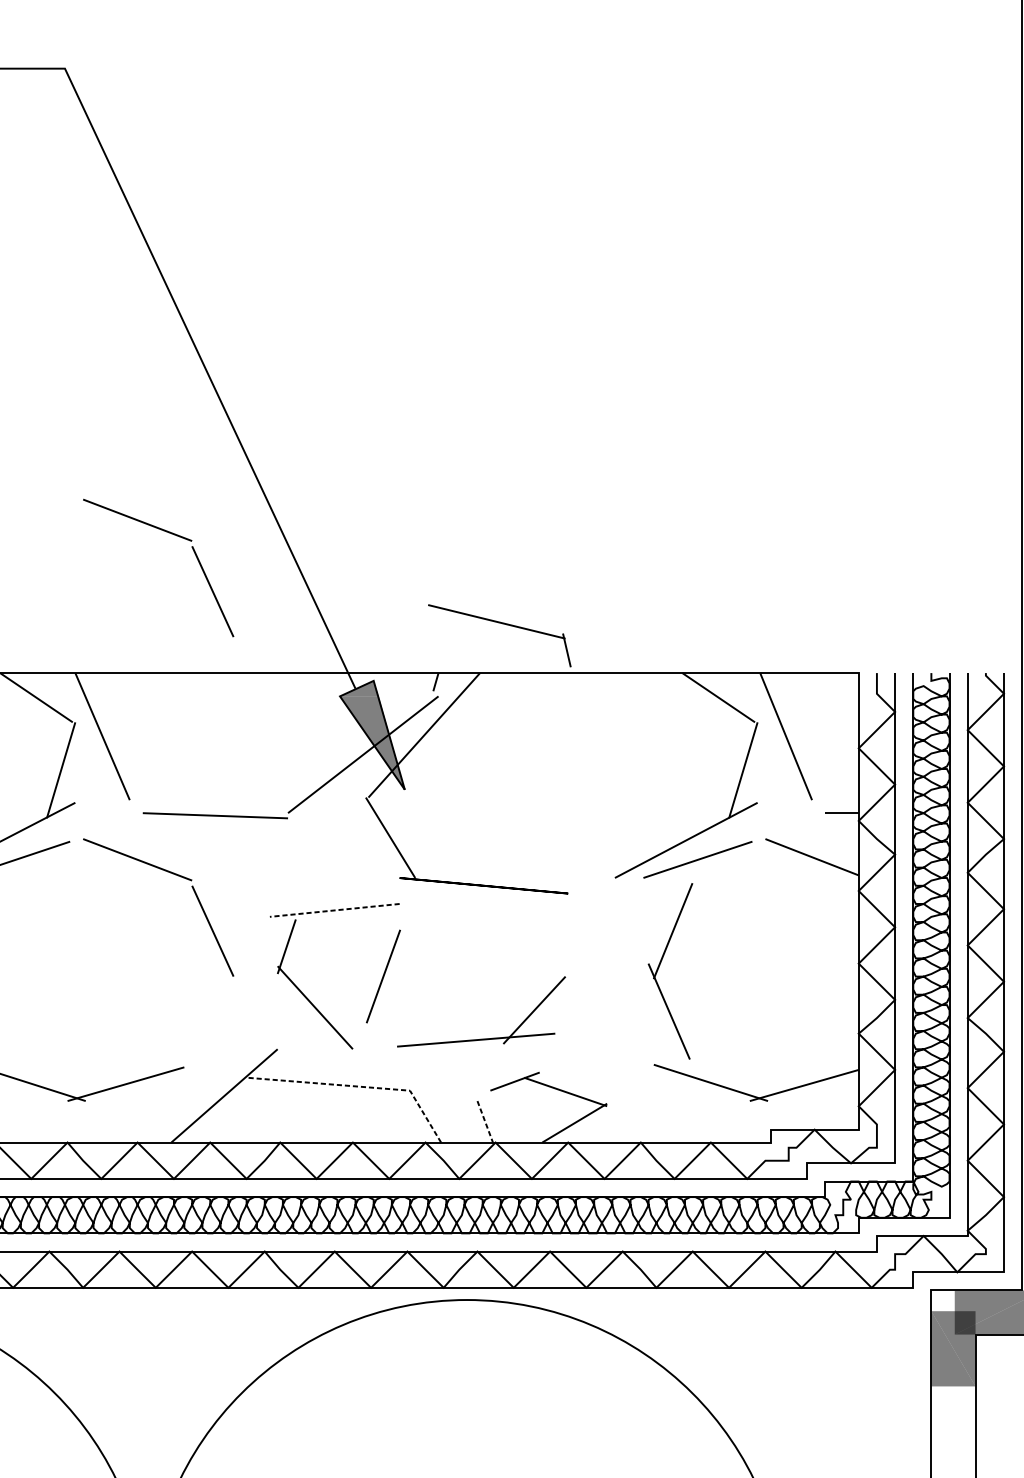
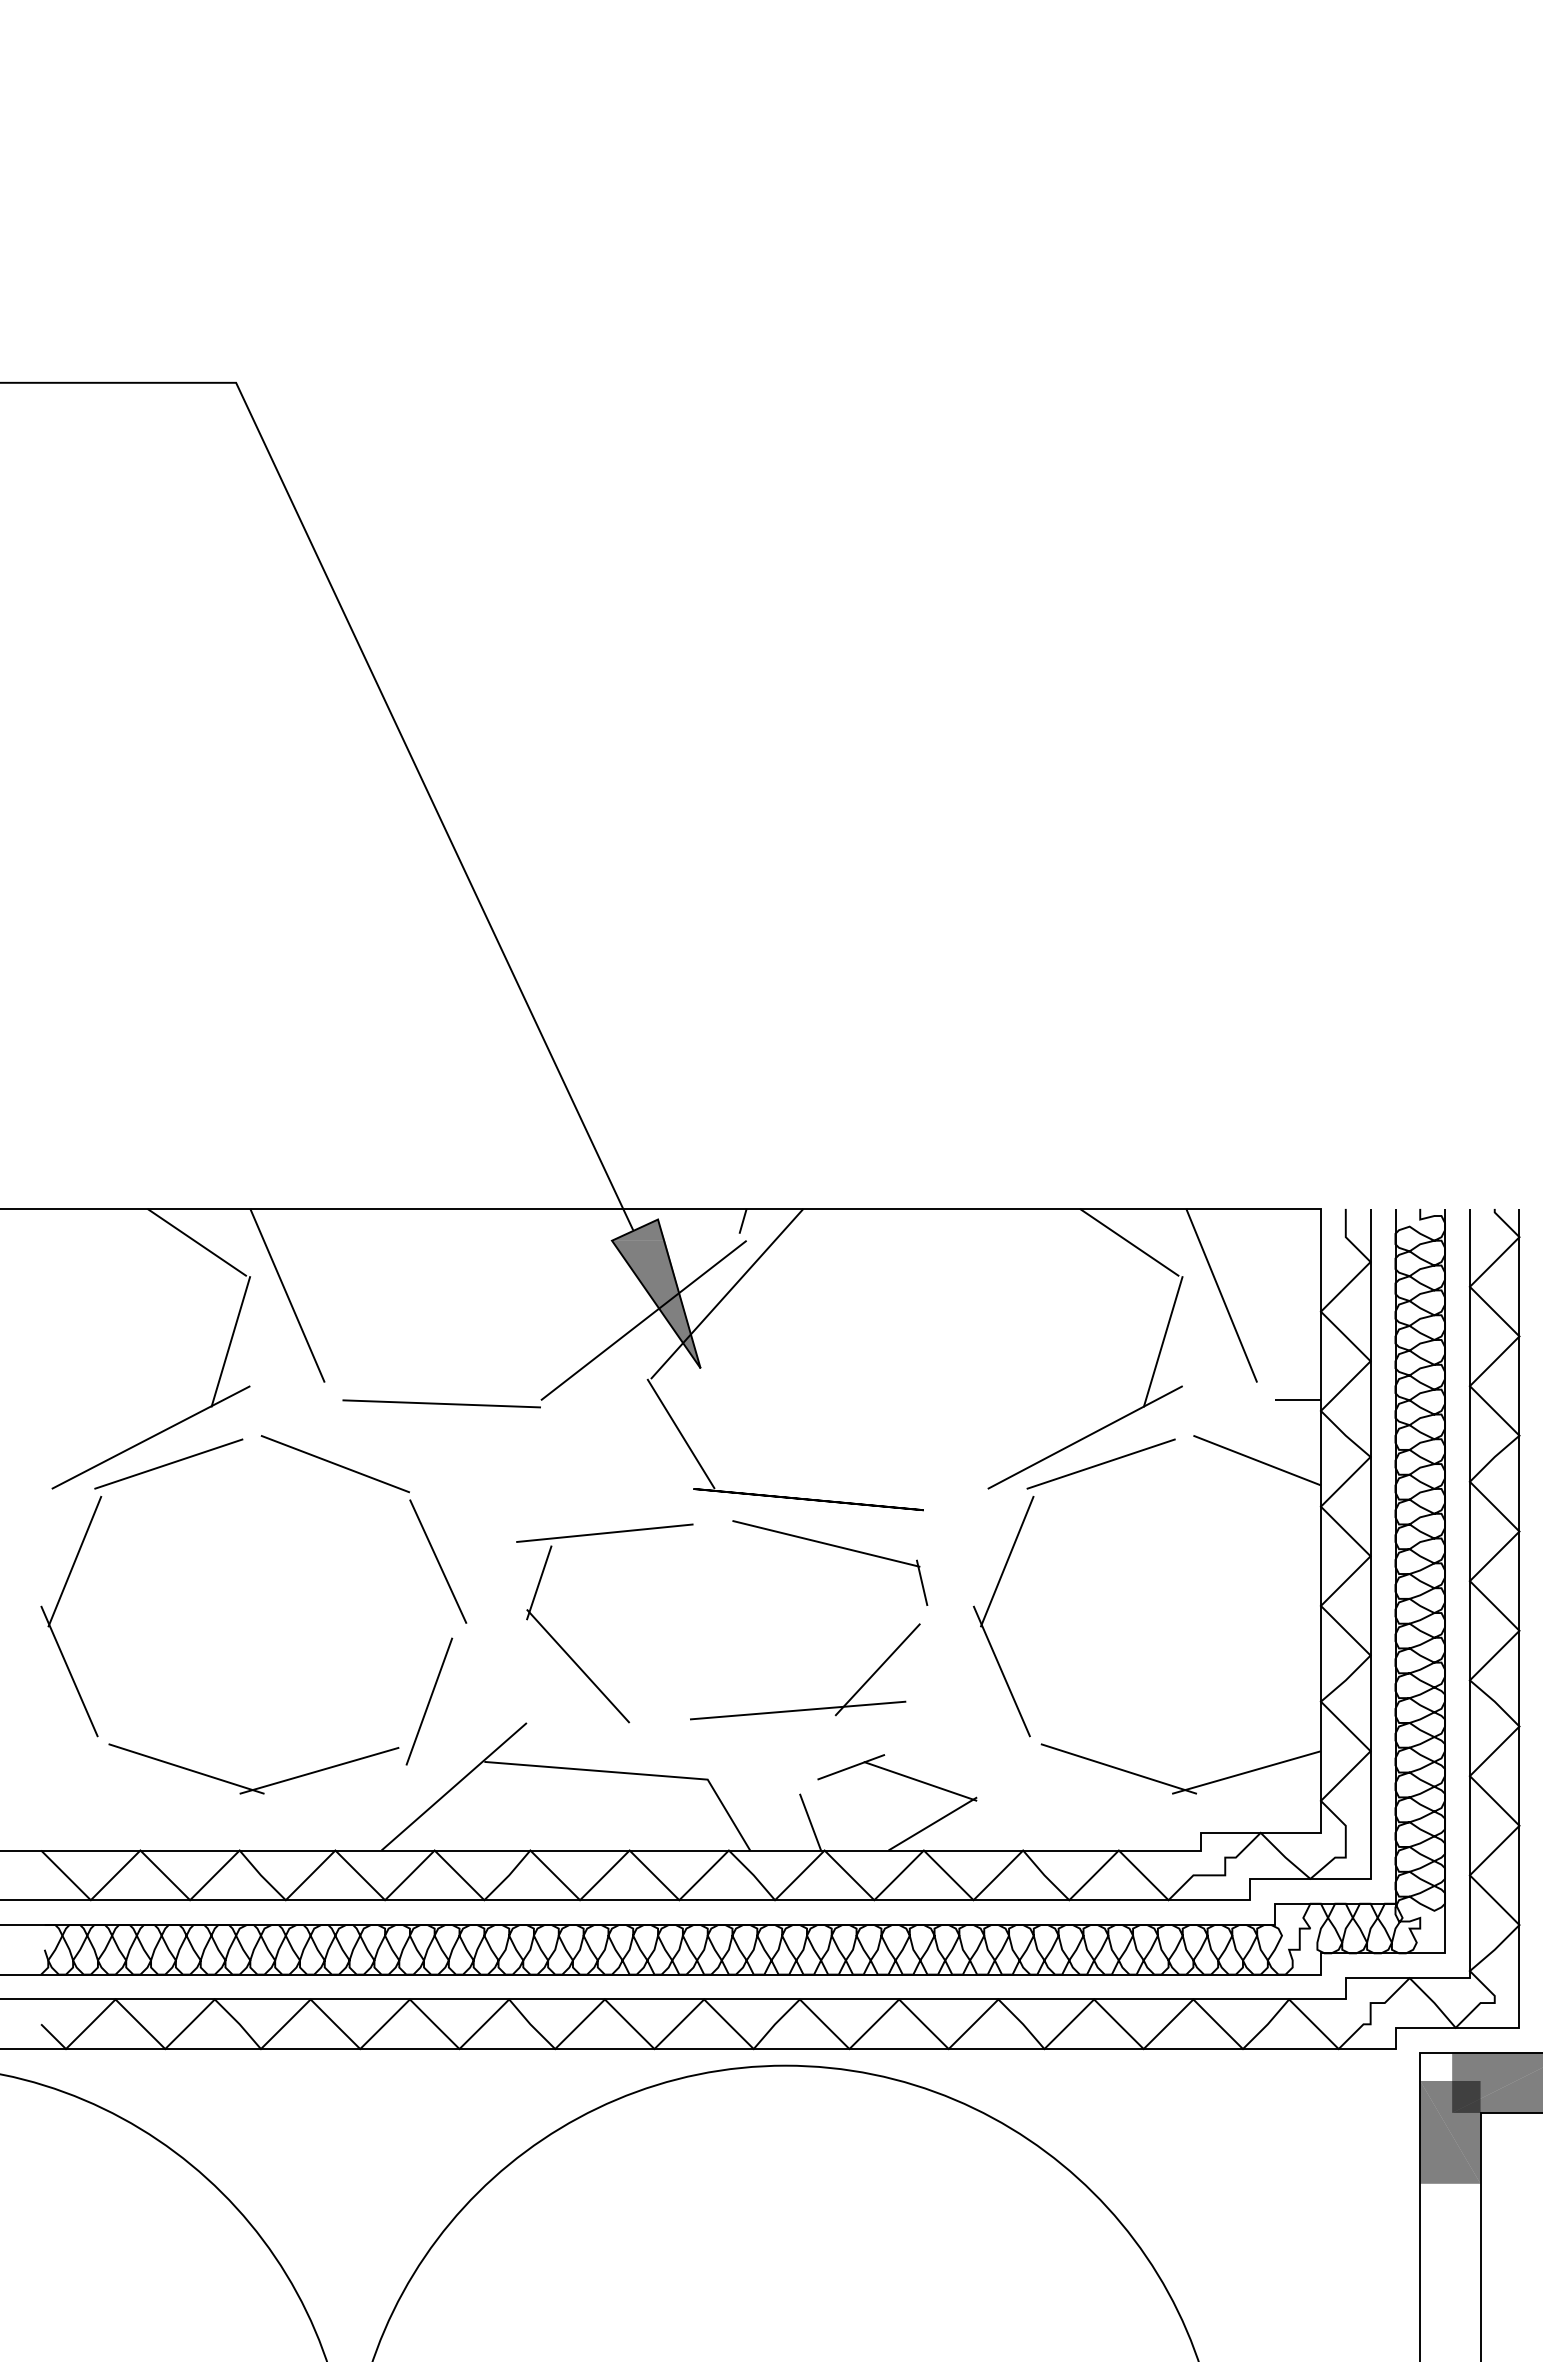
part: (170, 533) -> (380, 1018), removed
part: (503, 624) -> (835, 1547), moved
line: (334, 910) -> (604, 1533), dashed -> solid
part: (660, 965) -> (989, 1608), moved
line: (383, 976) -> (429, 1701), moved
line: (358, 1086) -> (637, 1774), dashed -> solid
line: (485, 1122) -> (810, 1822), dashed -> solid

